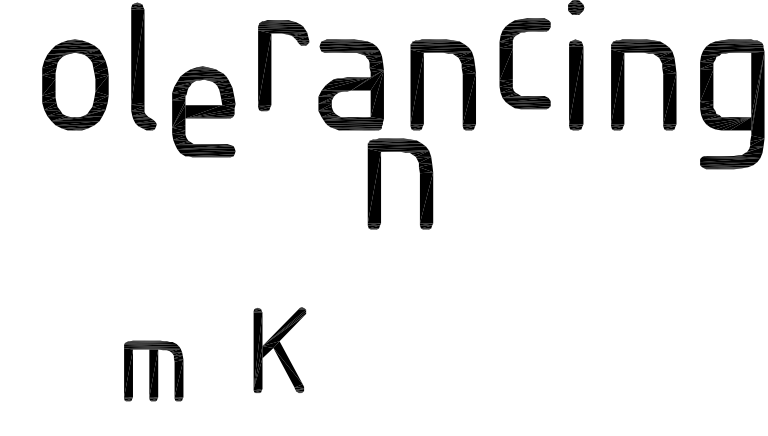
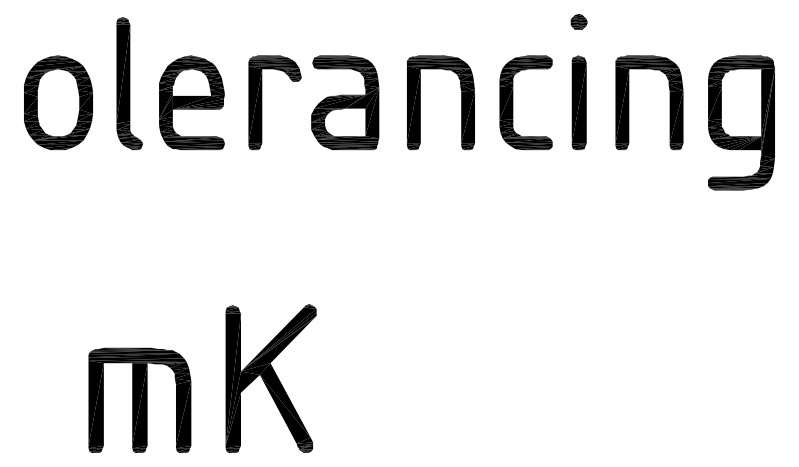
part: (513, 63) -> (513, 102), moved
part: (271, 65) -> (262, 102), moved
part: (203, 111) -> (191, 102), moved
part: (381, 183) -> (376, 205), removed
part: (279, 350) -> (270, 378), size x1.67
part: (153, 370) -> (139, 399), size x1.67

